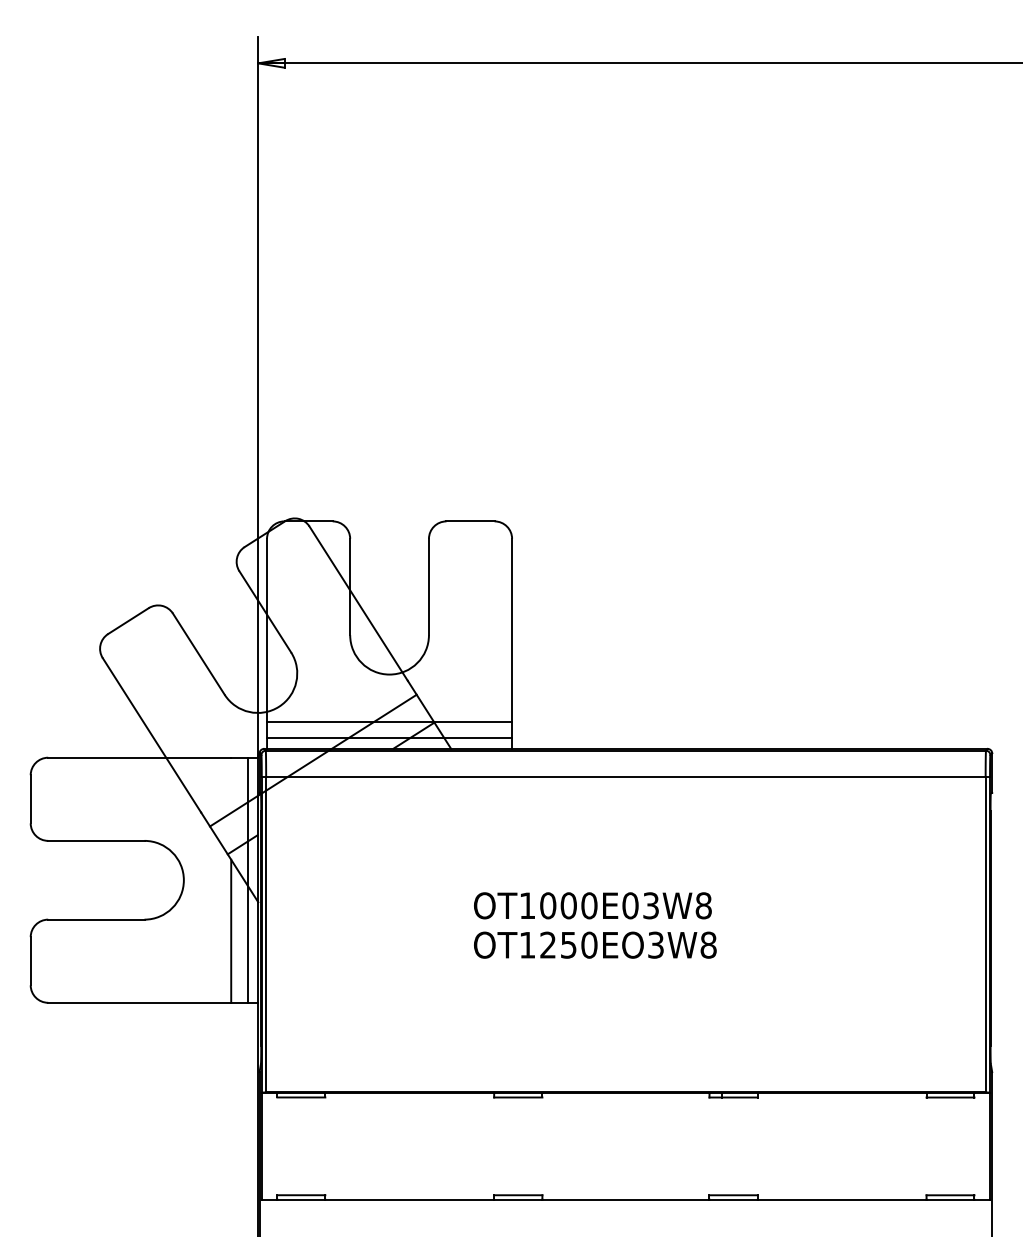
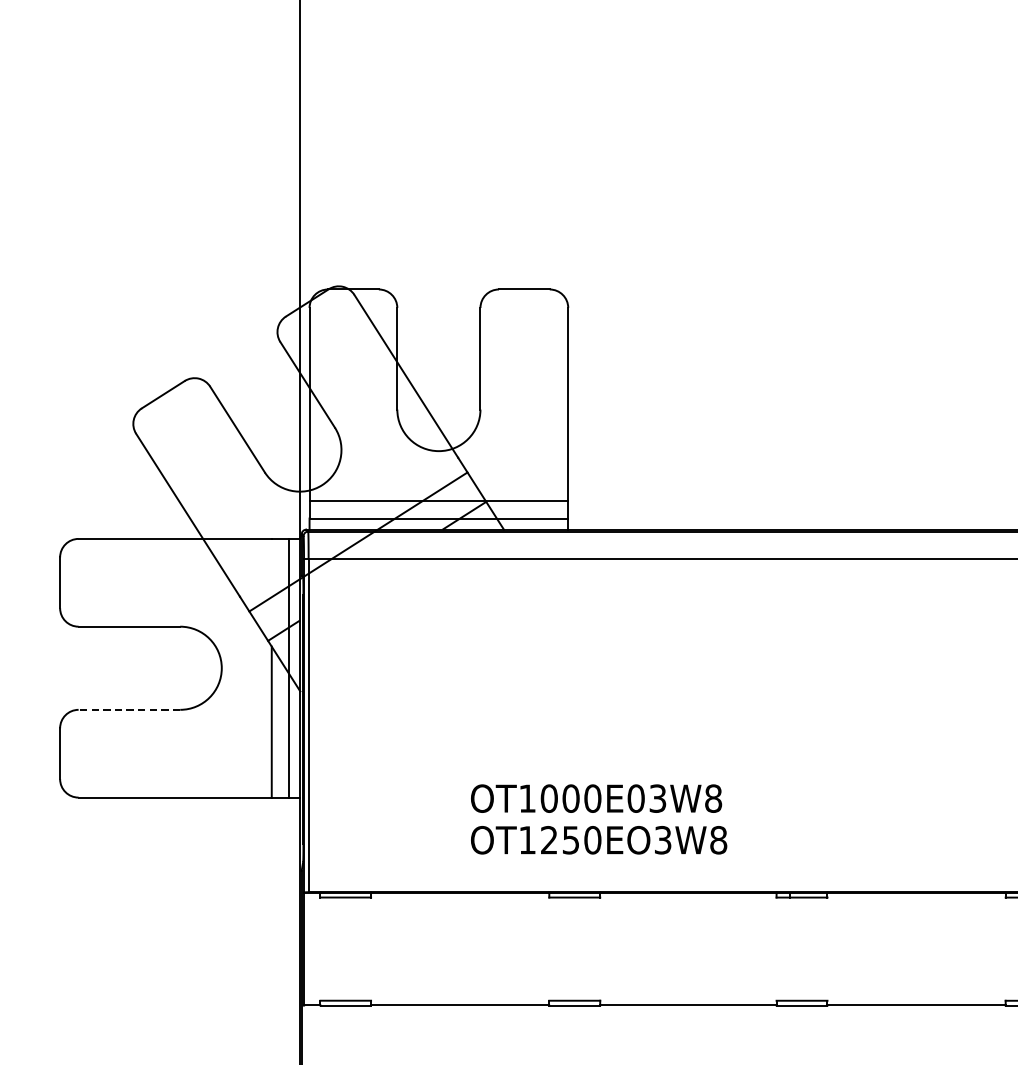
line: (95, 919) -> (128, 709), solid -> dashed
text: (595, 925) -> (599, 819), moved

